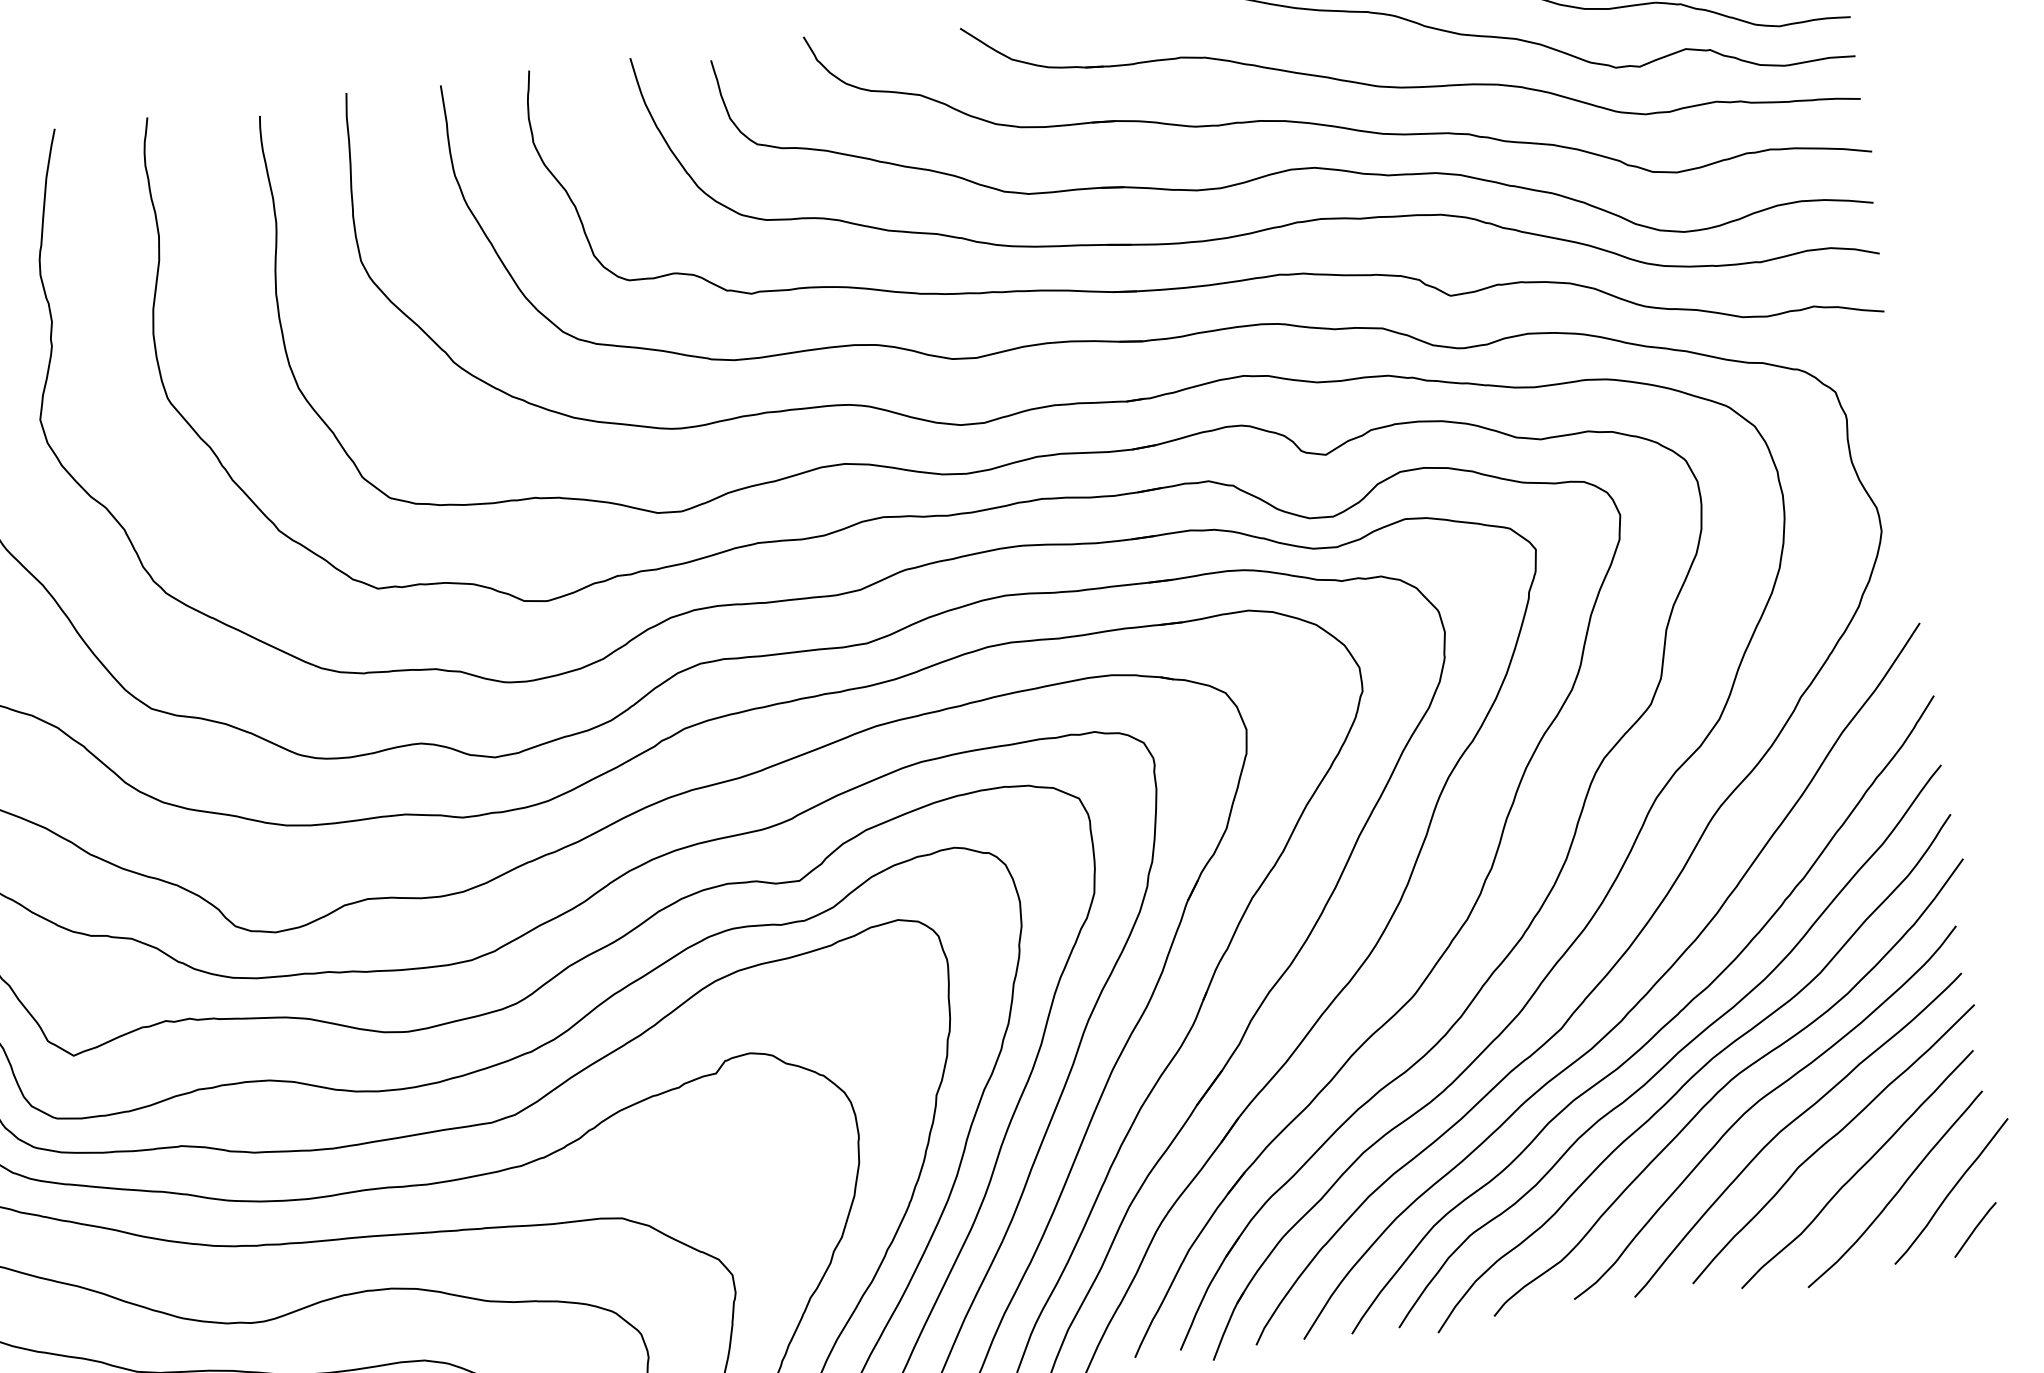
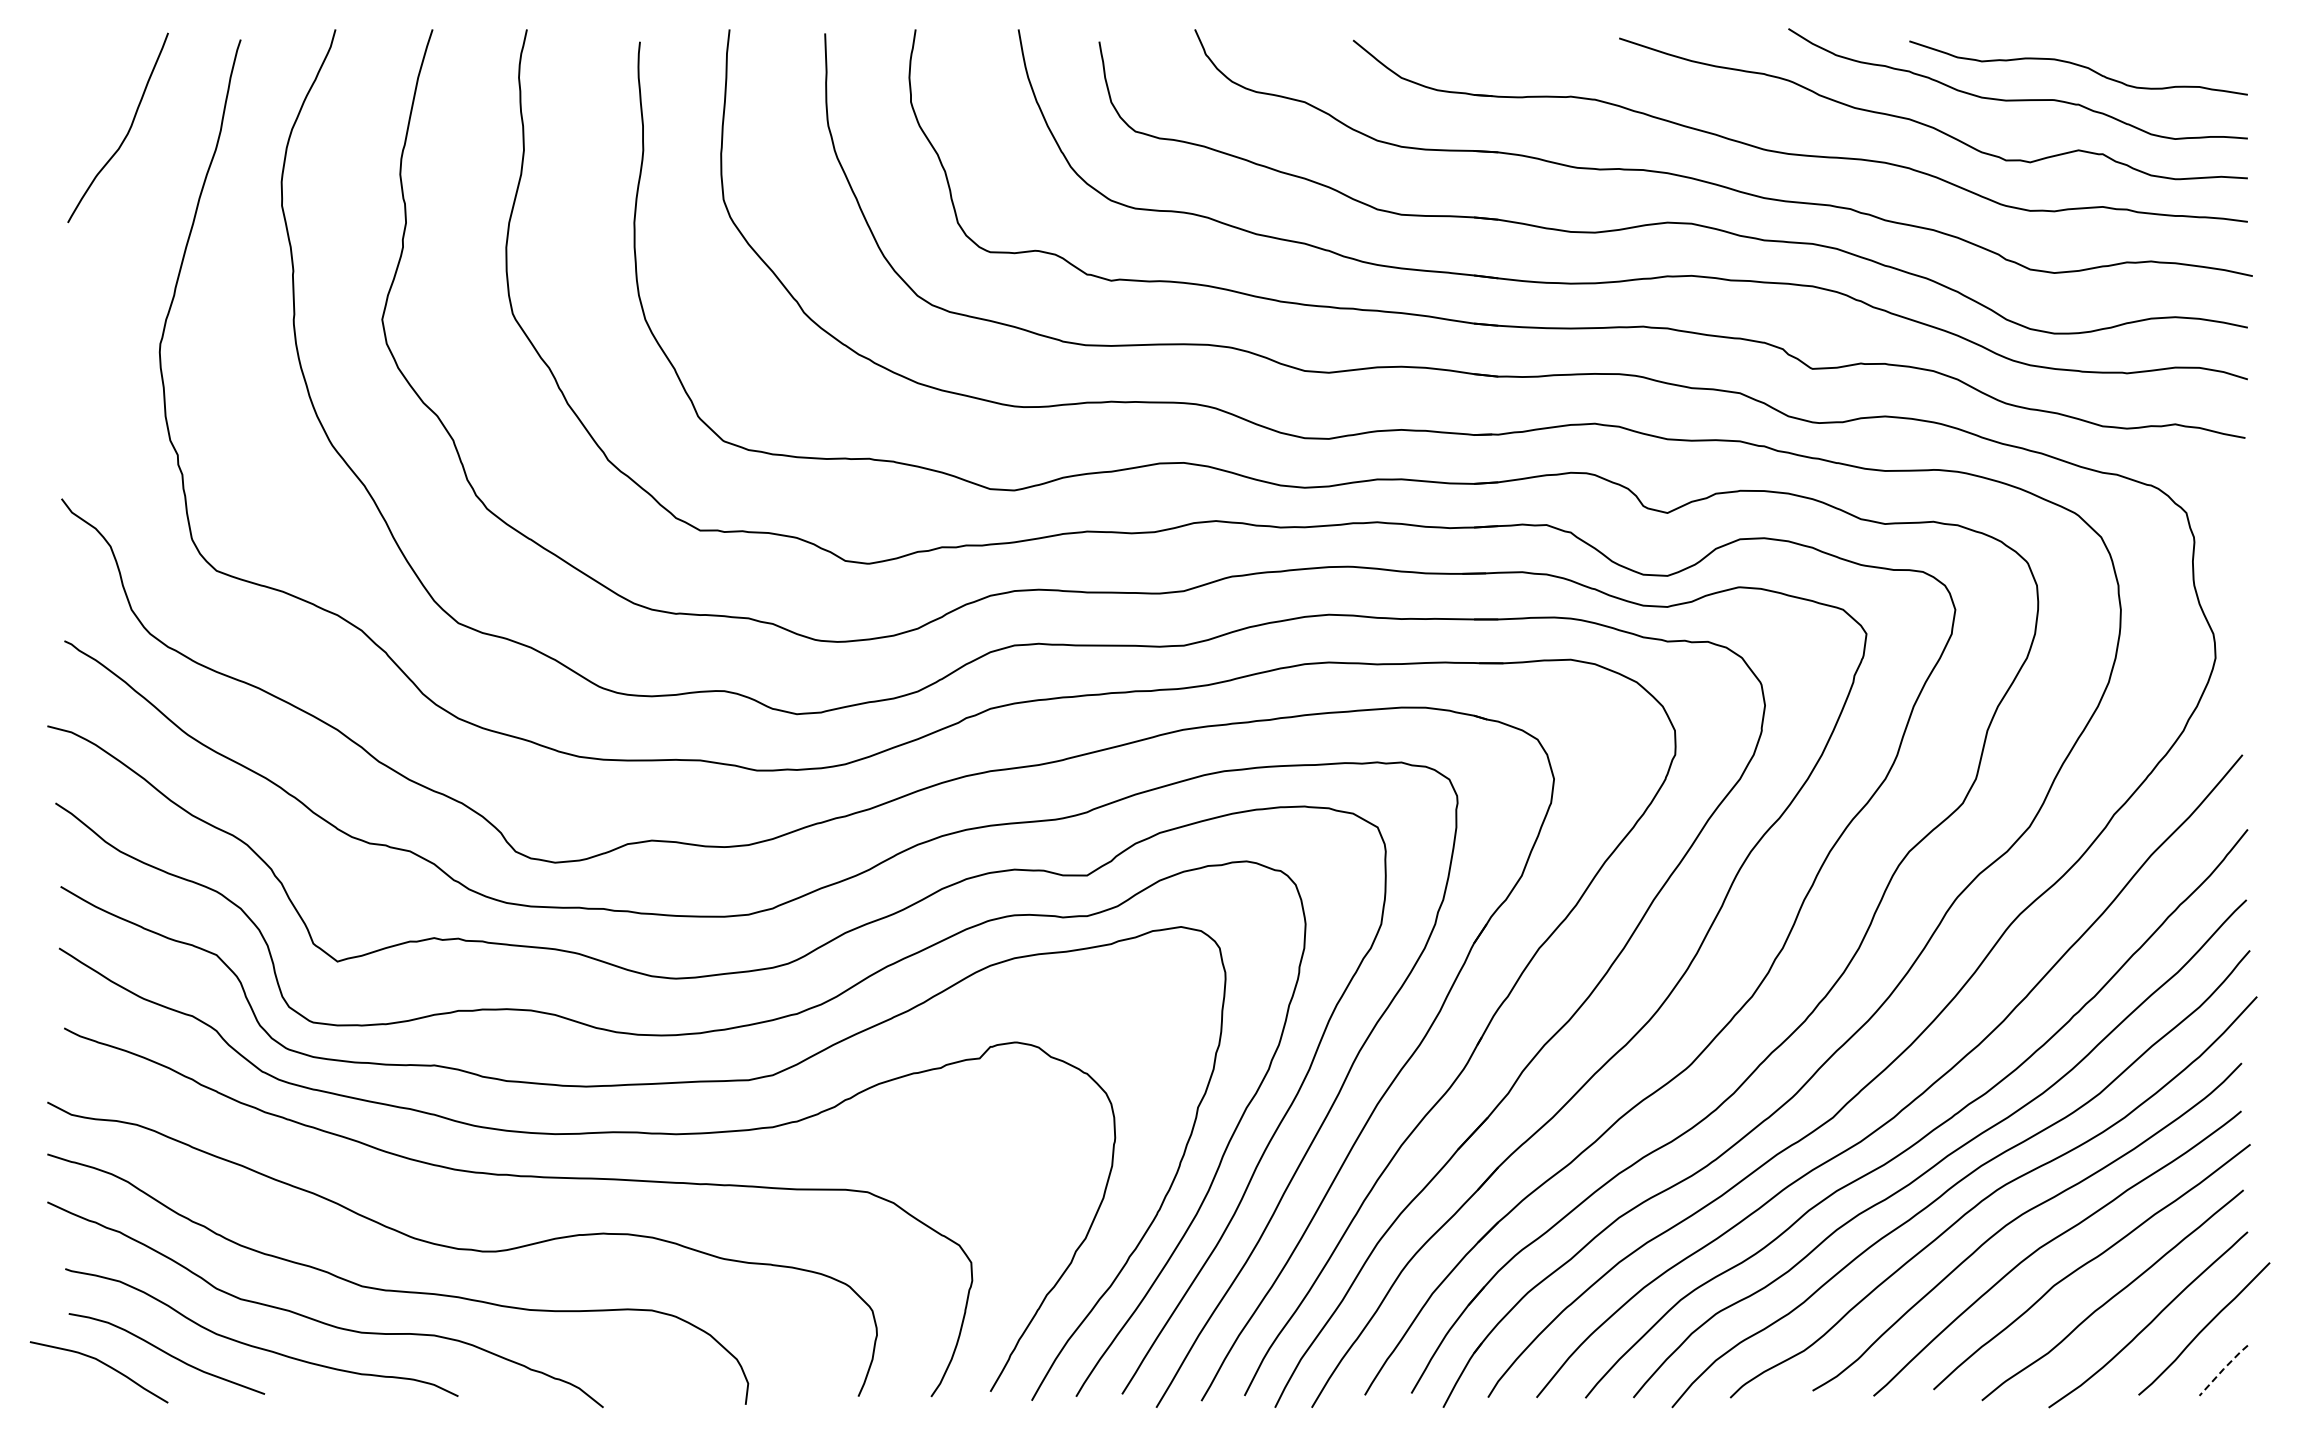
line: (1975, 1228) -> (2223, 1369), solid -> dashed

